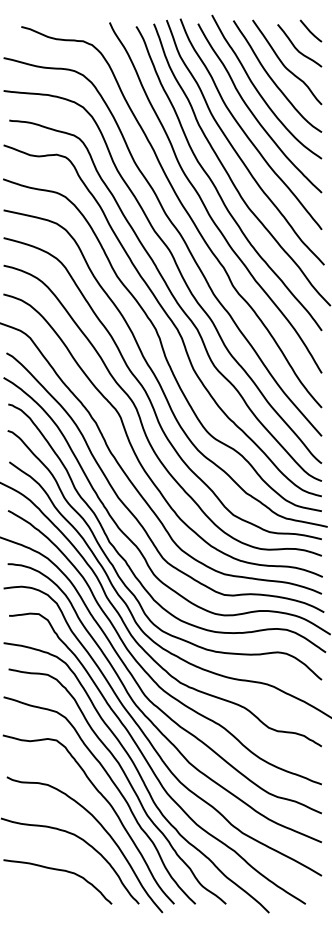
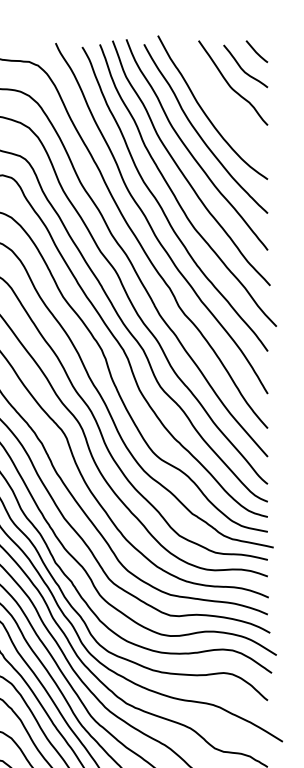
curve: (272, 78) -> (218, 99), removed

